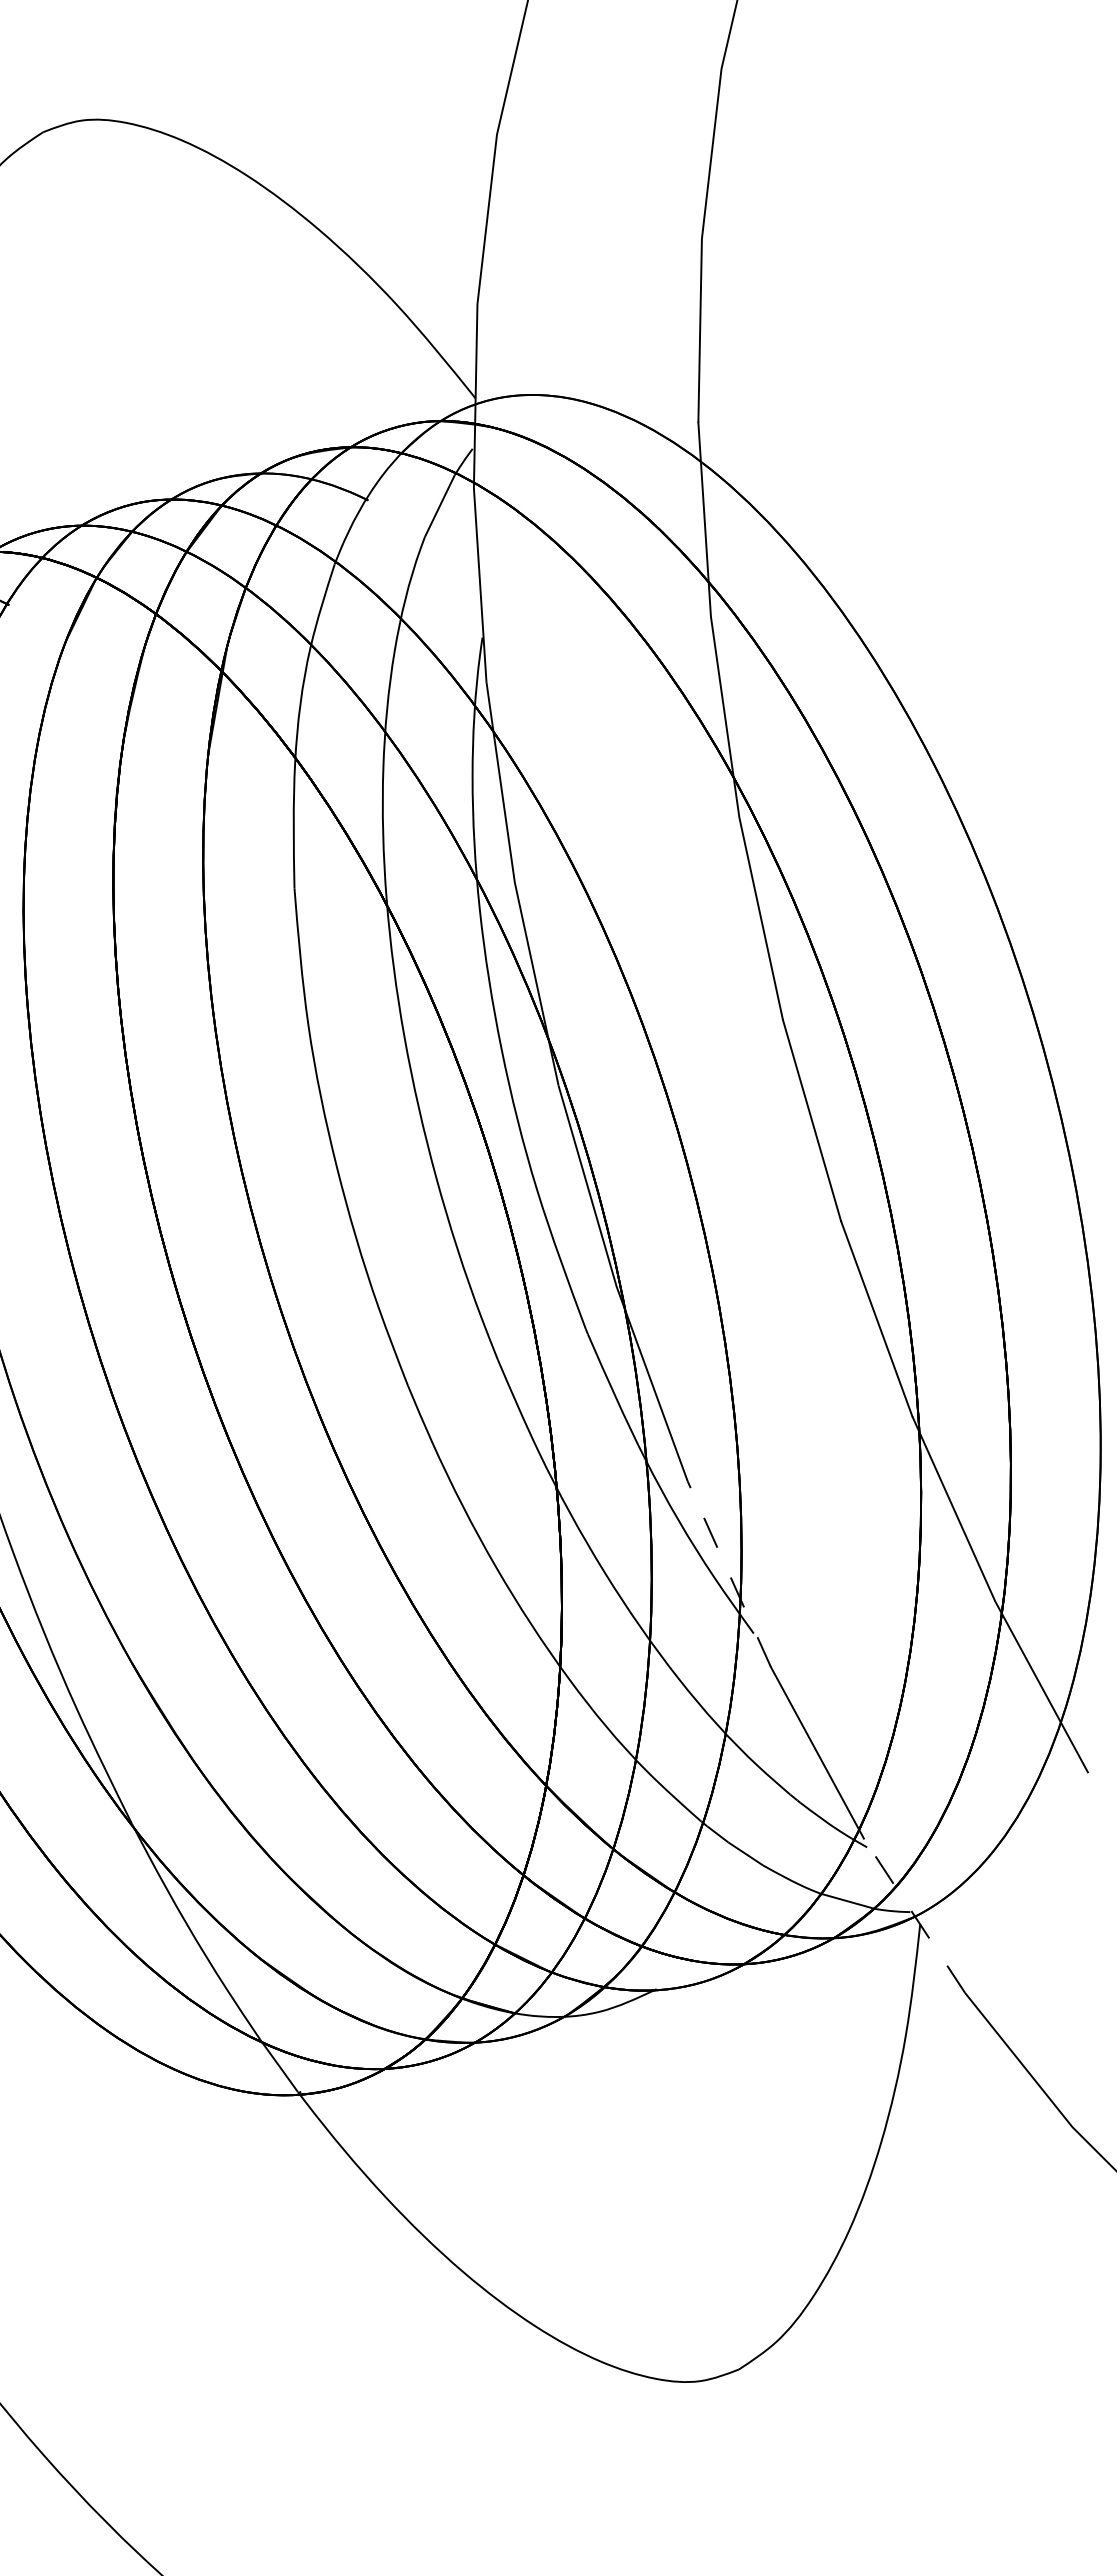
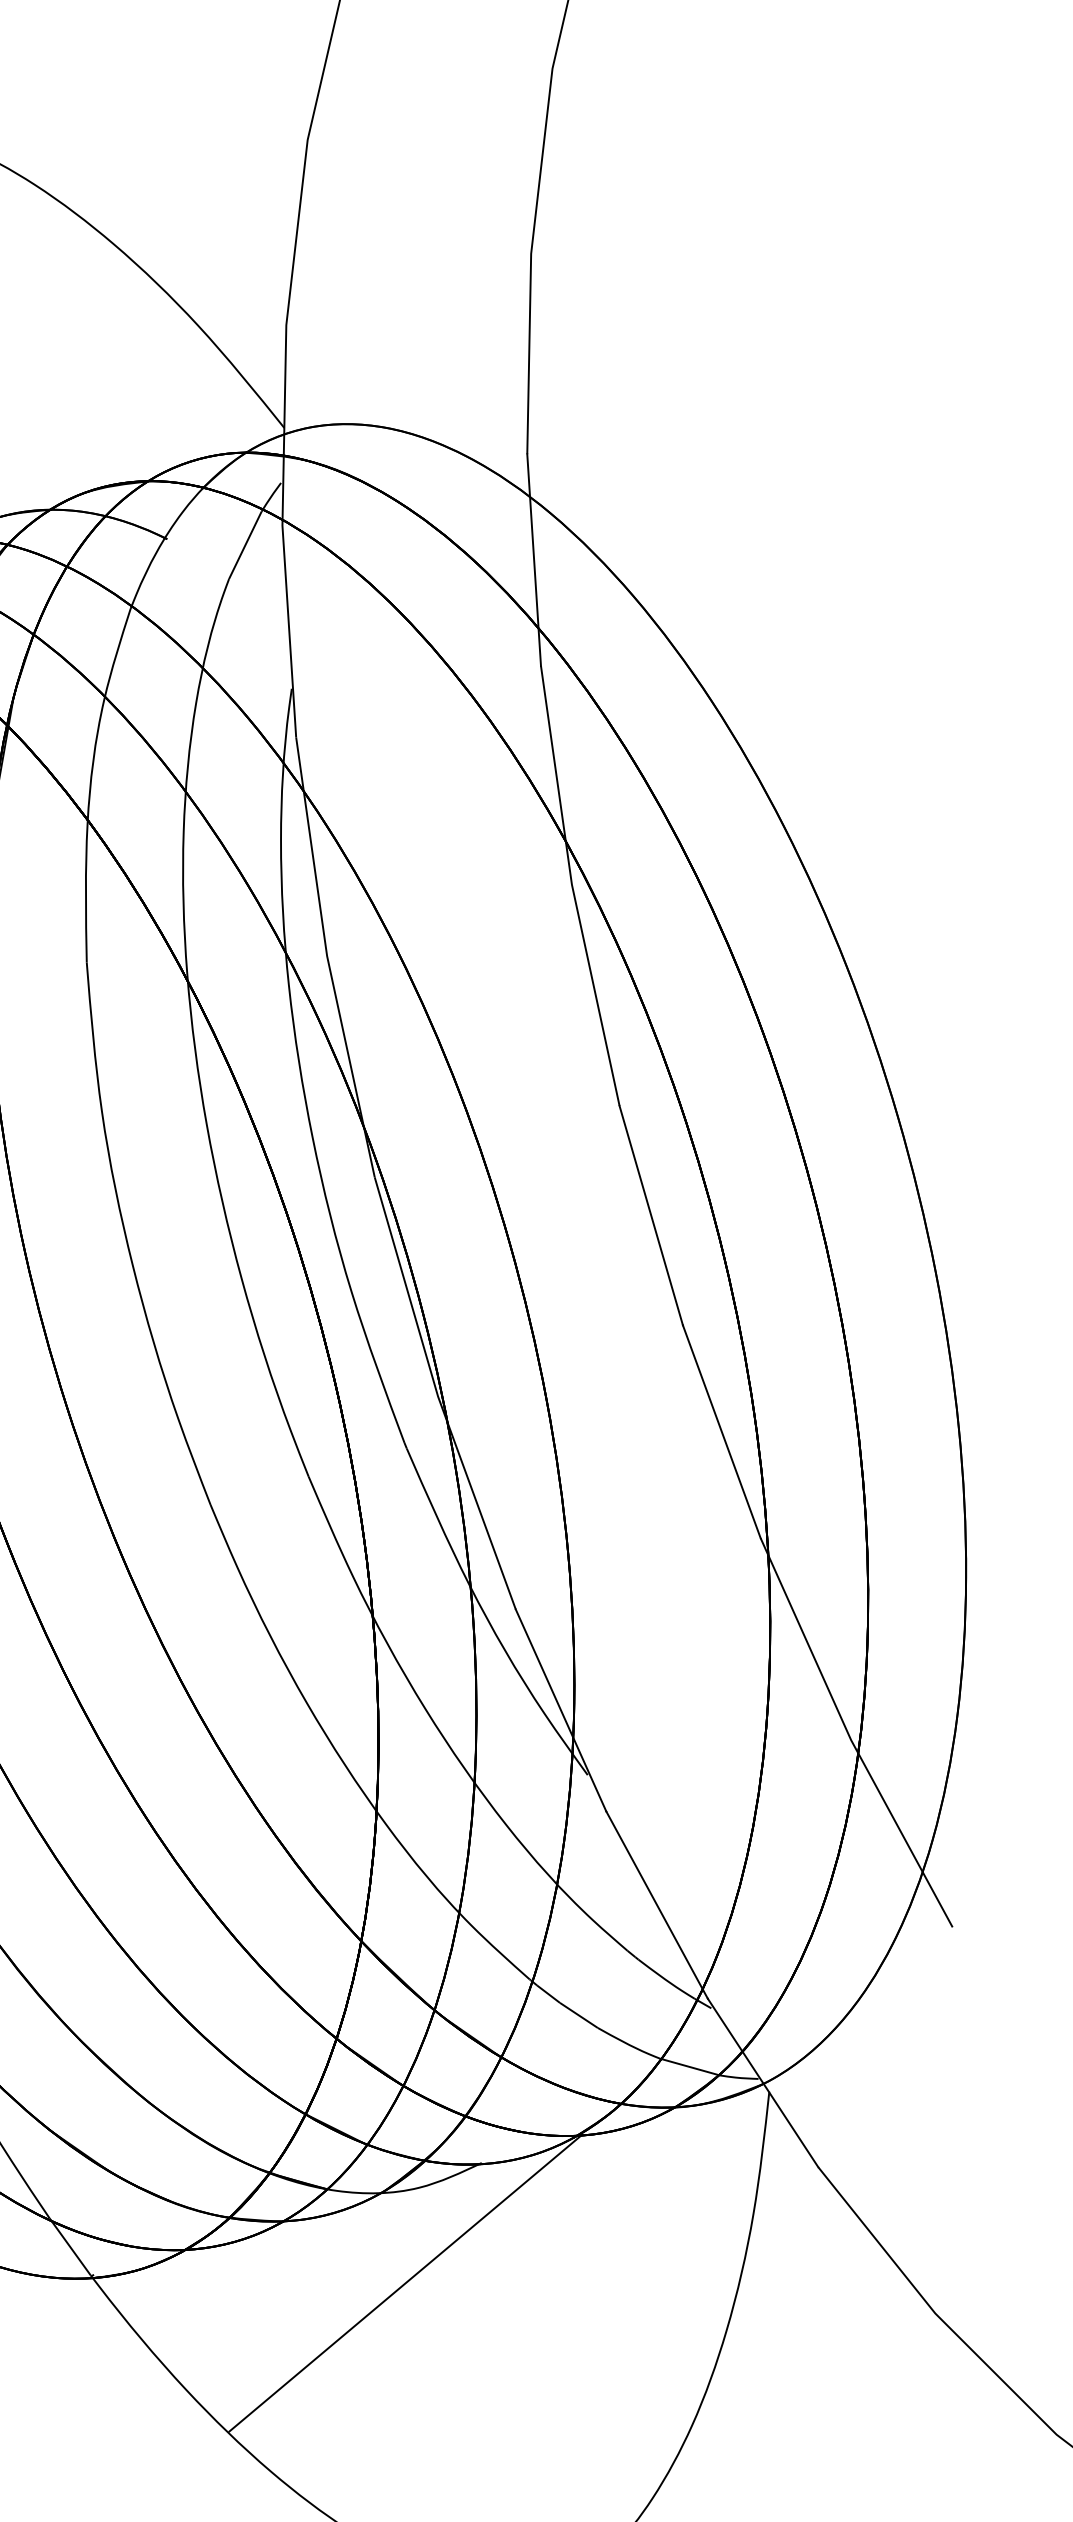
line: (729, 1573) -> (561, 1709), dashed -> solid
line: (914, 1915) -> (763, 2082), dashed -> solid
line: (586, 2099) -> (405, 2283), added

